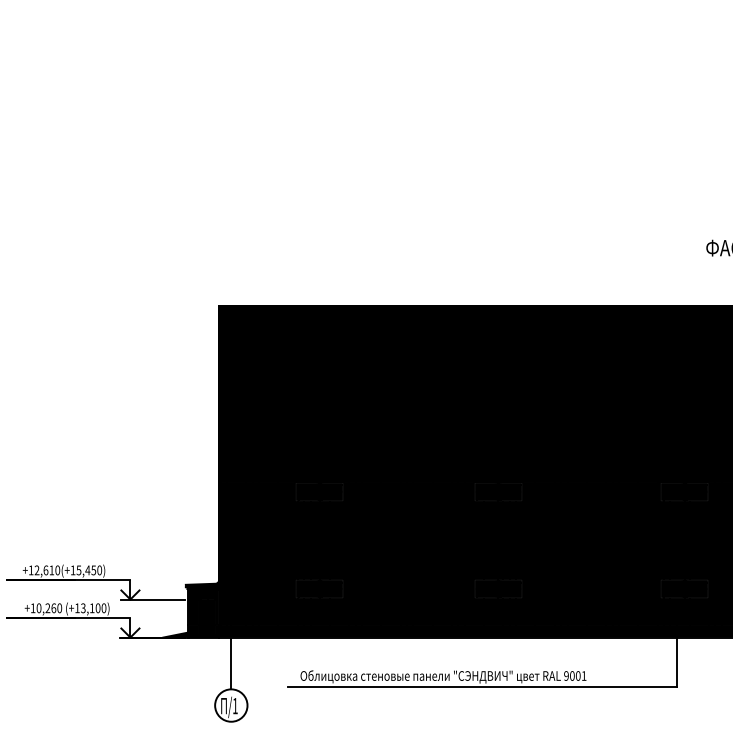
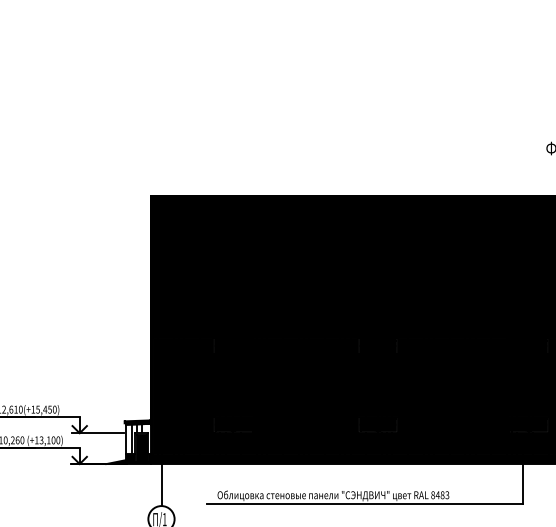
fill: (202, 606) -> (138, 438), removed
text: (575, 675) -> (440, 494), 9001 -> 8483

